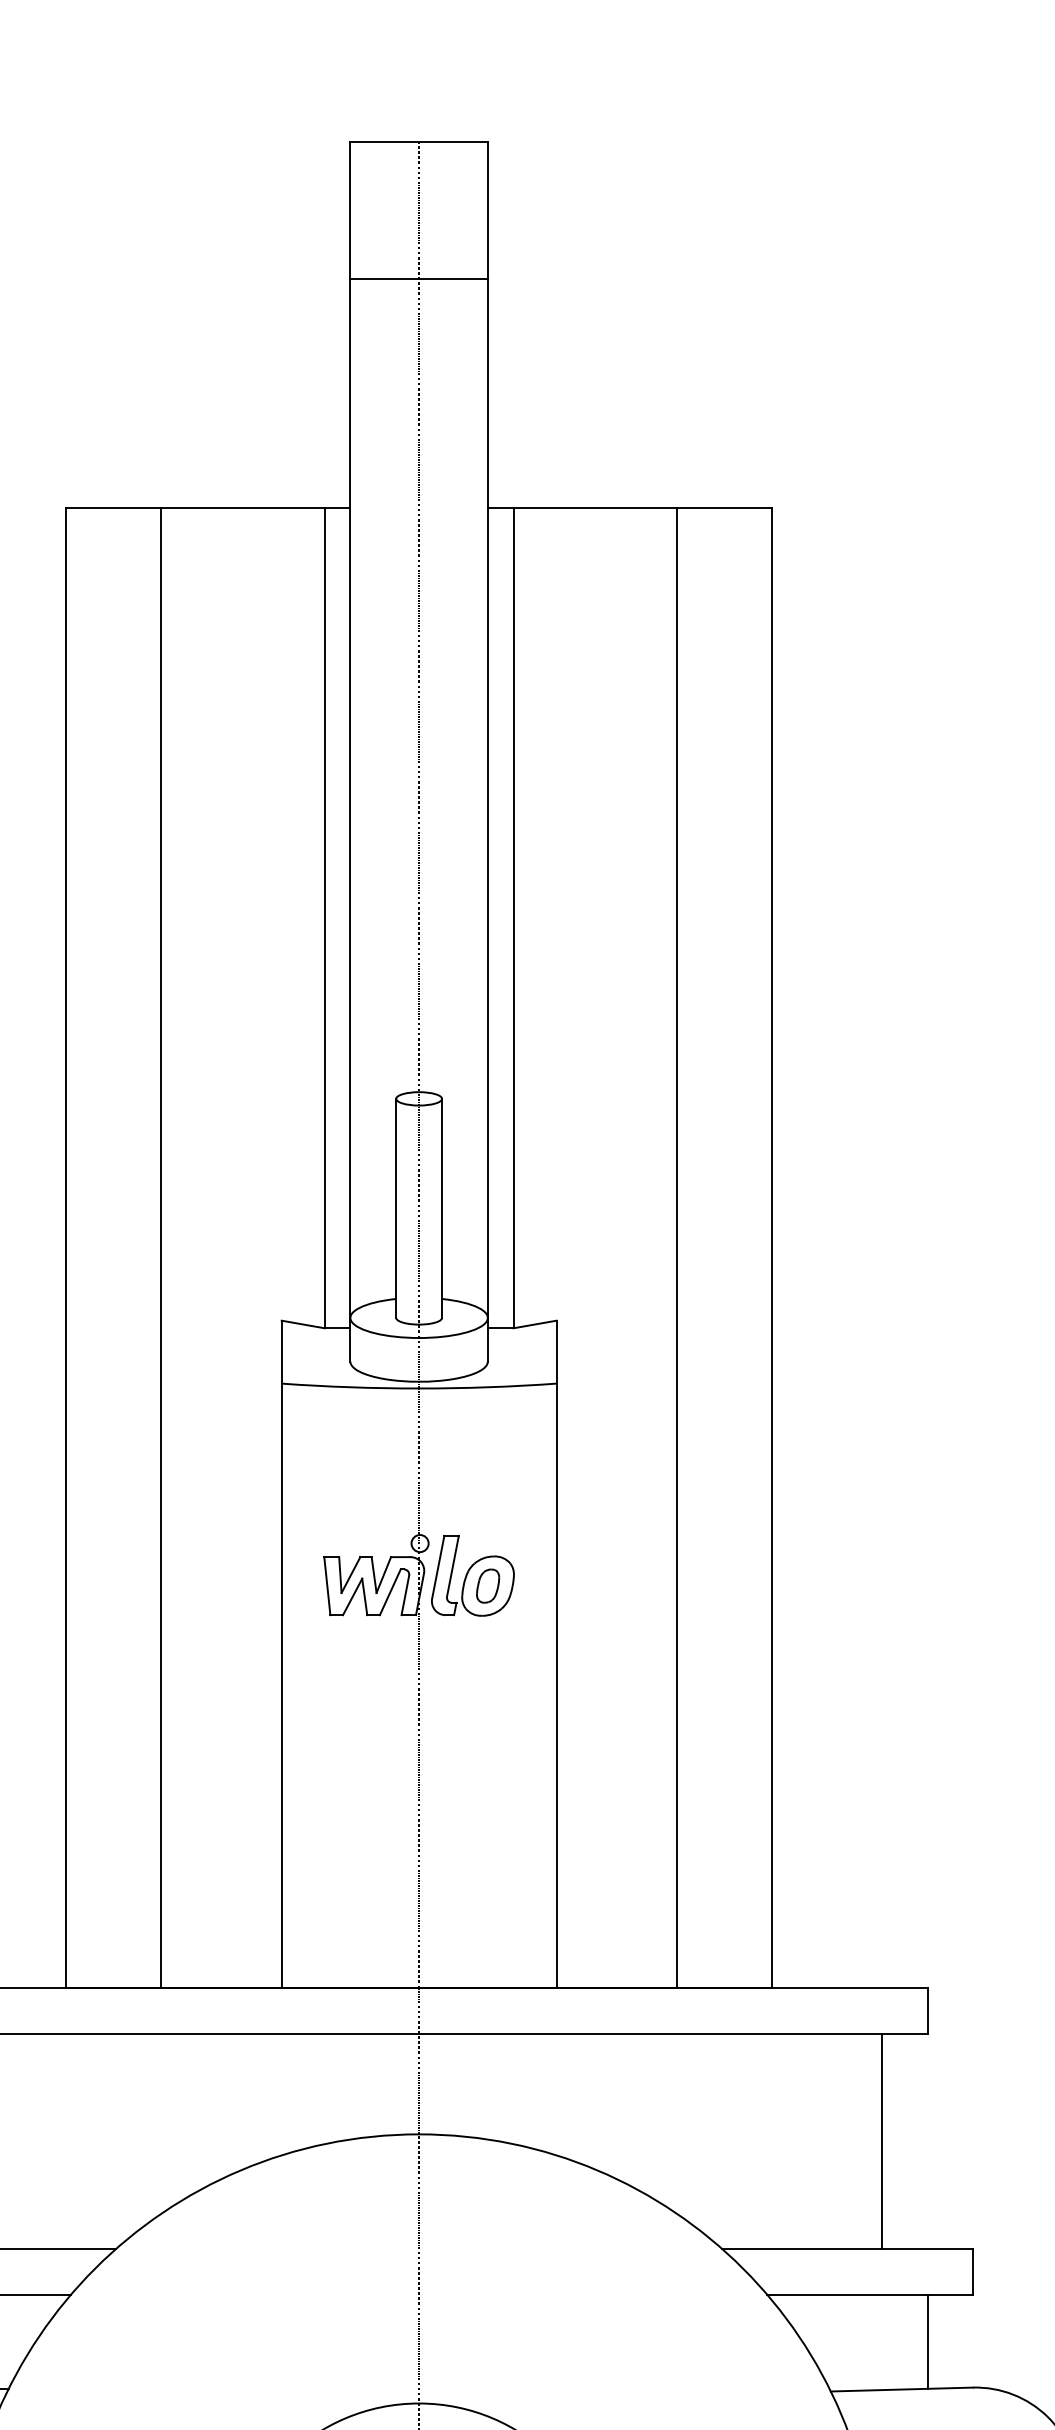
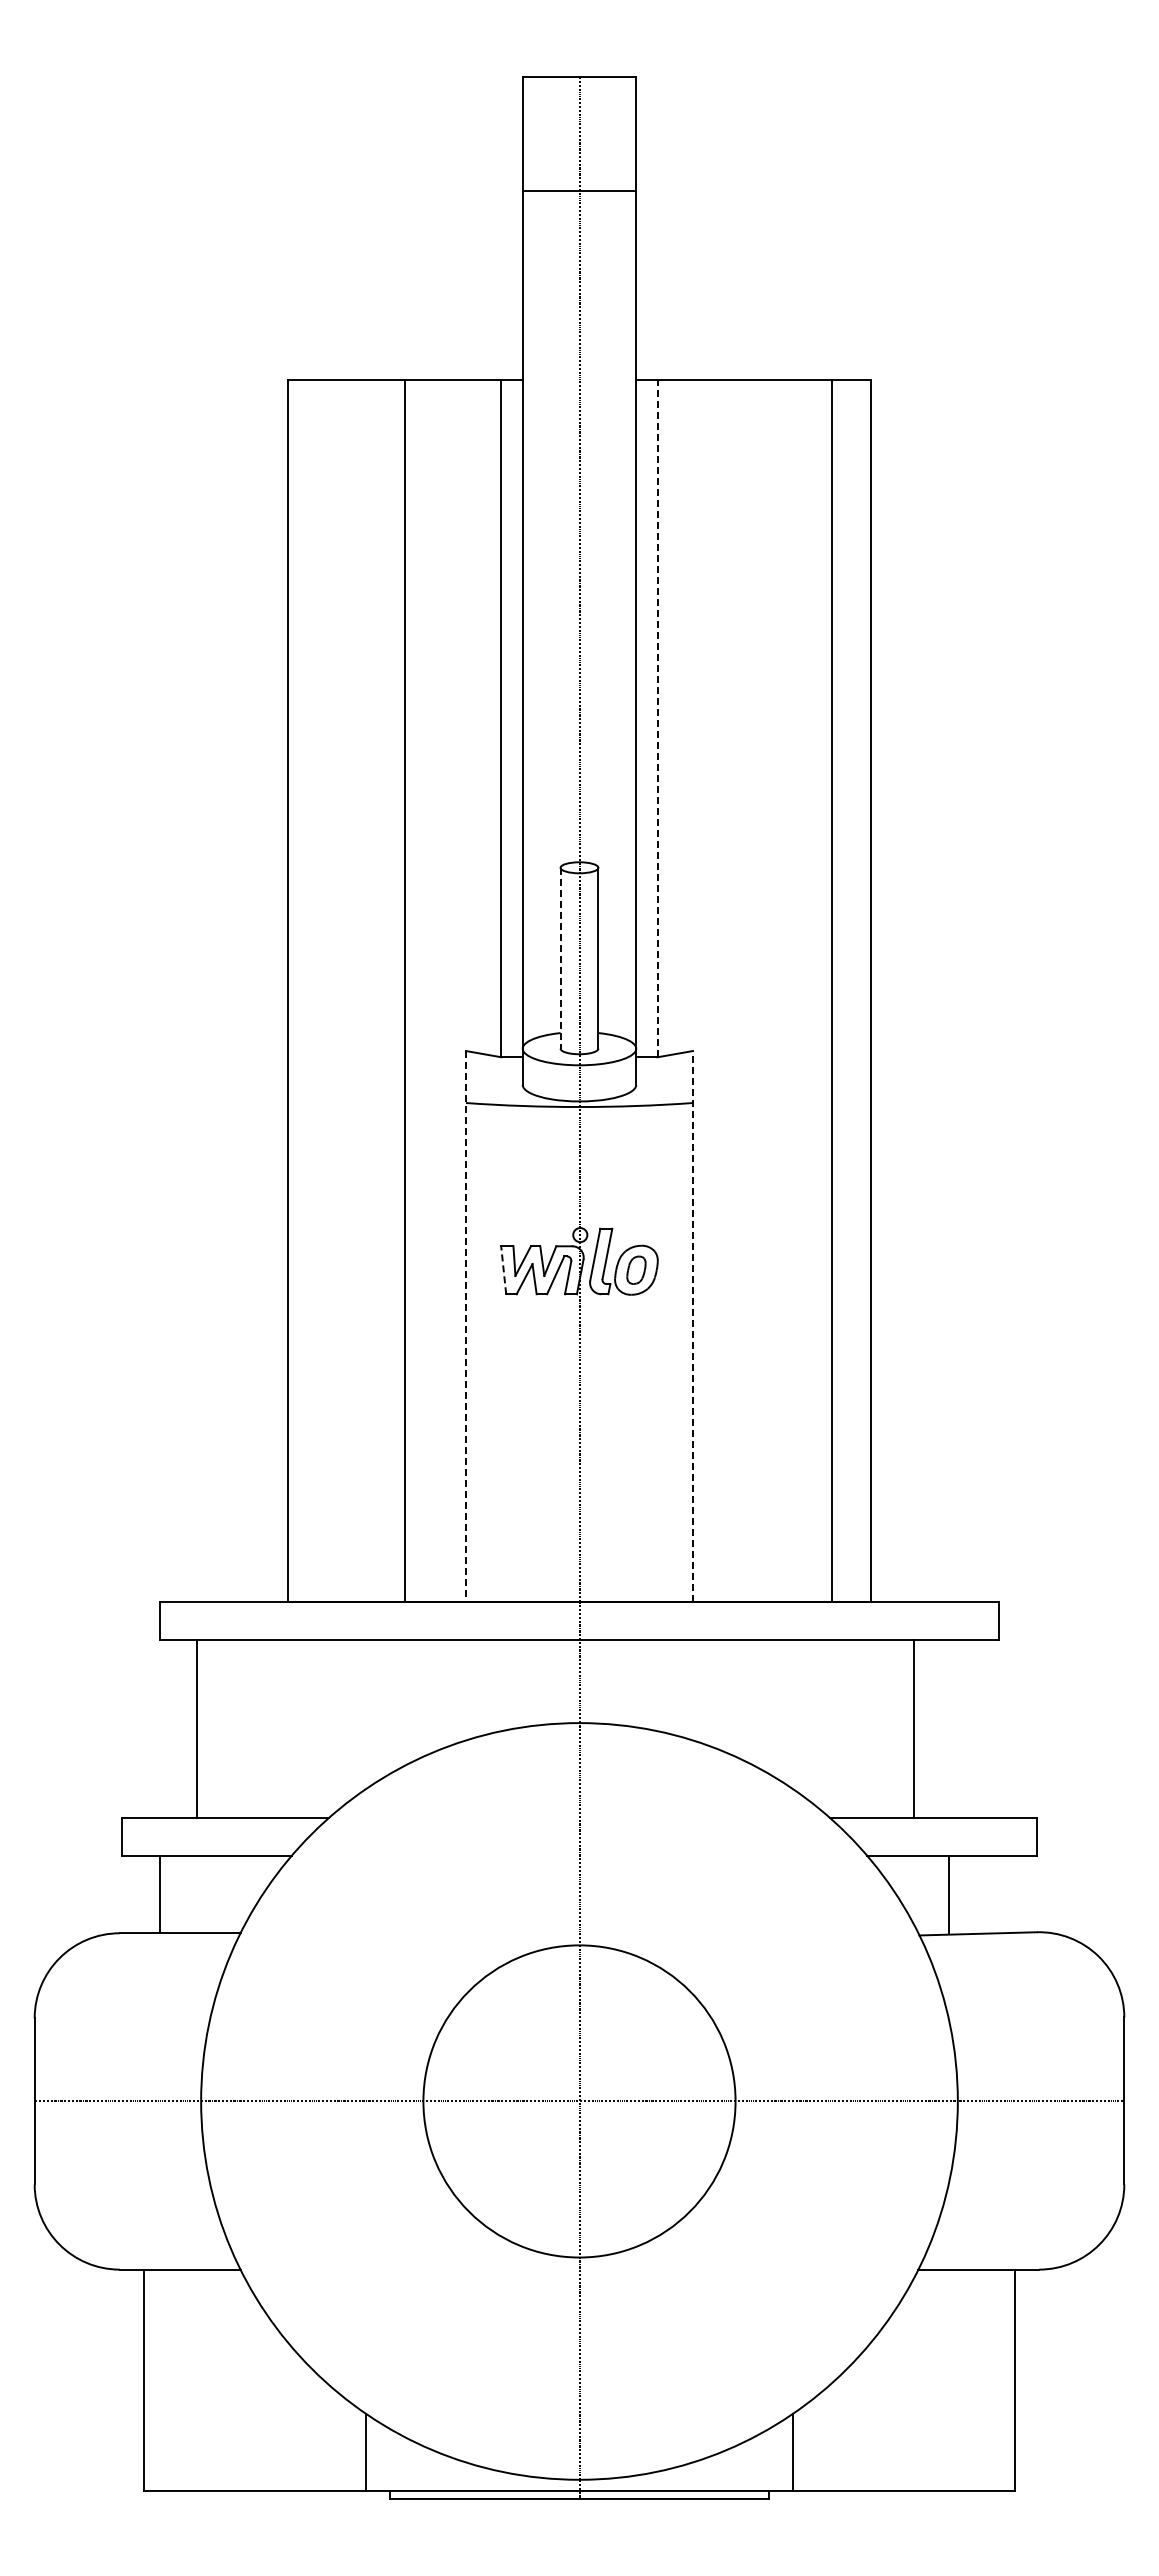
line: (513, 918) -> (657, 718), solid -> dashed
line: (396, 1208) -> (560, 958), solid -> dashed
line: (161, 1247) -> (405, 990), moved
line: (677, 1247) -> (831, 990), moved
line: (327, 1585) -> (503, 1269), solid -> dashed
line: (557, 1654) -> (693, 1326), solid -> dashed
line: (281, 1655) -> (465, 1327), solid -> dashed
line: (881, 2140) -> (913, 1728), moved
line: (927, 2341) -> (949, 1894), moved

